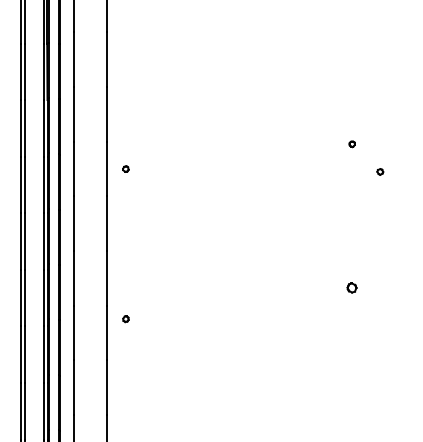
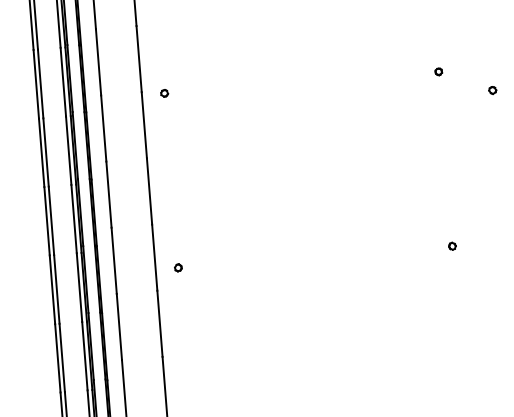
part: (125, 168) -> (164, 92), moved
part: (380, 171) -> (492, 89), moved
part: (352, 288) -> (452, 246), size x0.62
part: (125, 319) -> (177, 268), moved

